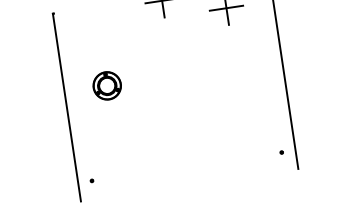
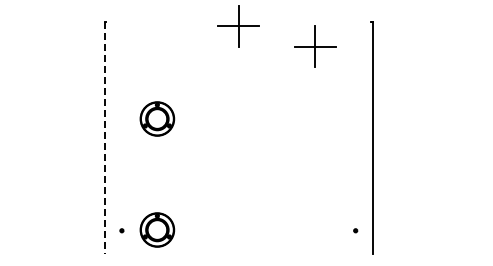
line: (66, 107) -> (104, 137), solid -> dashed
part: (120, 175) -> (157, 229), added

